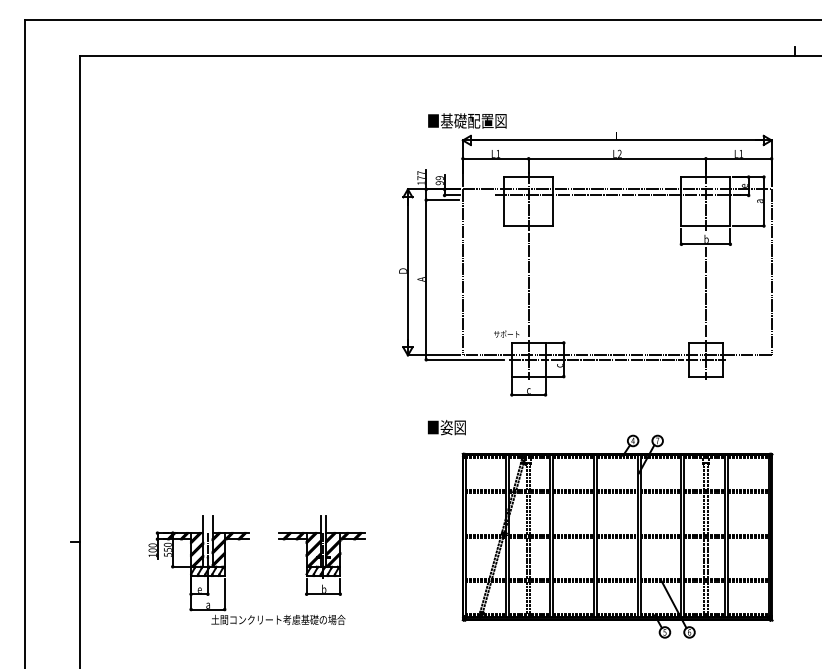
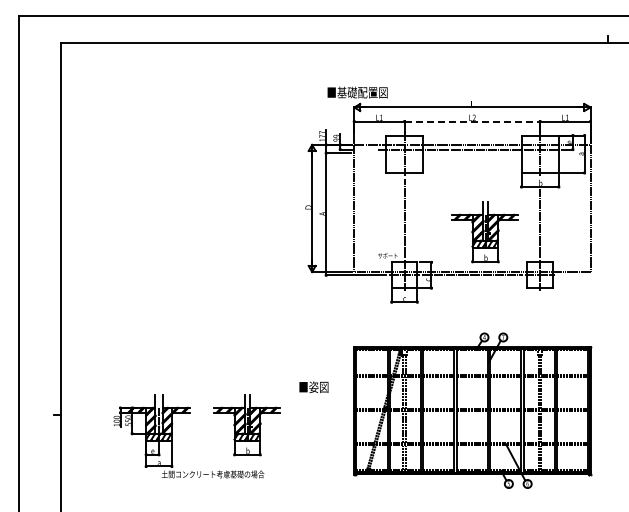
line: (617, 158) -> (472, 121), solid -> dashed
part: (633, 303) -> (484, 232), added
text: (446, 426) -> (313, 386), moved

